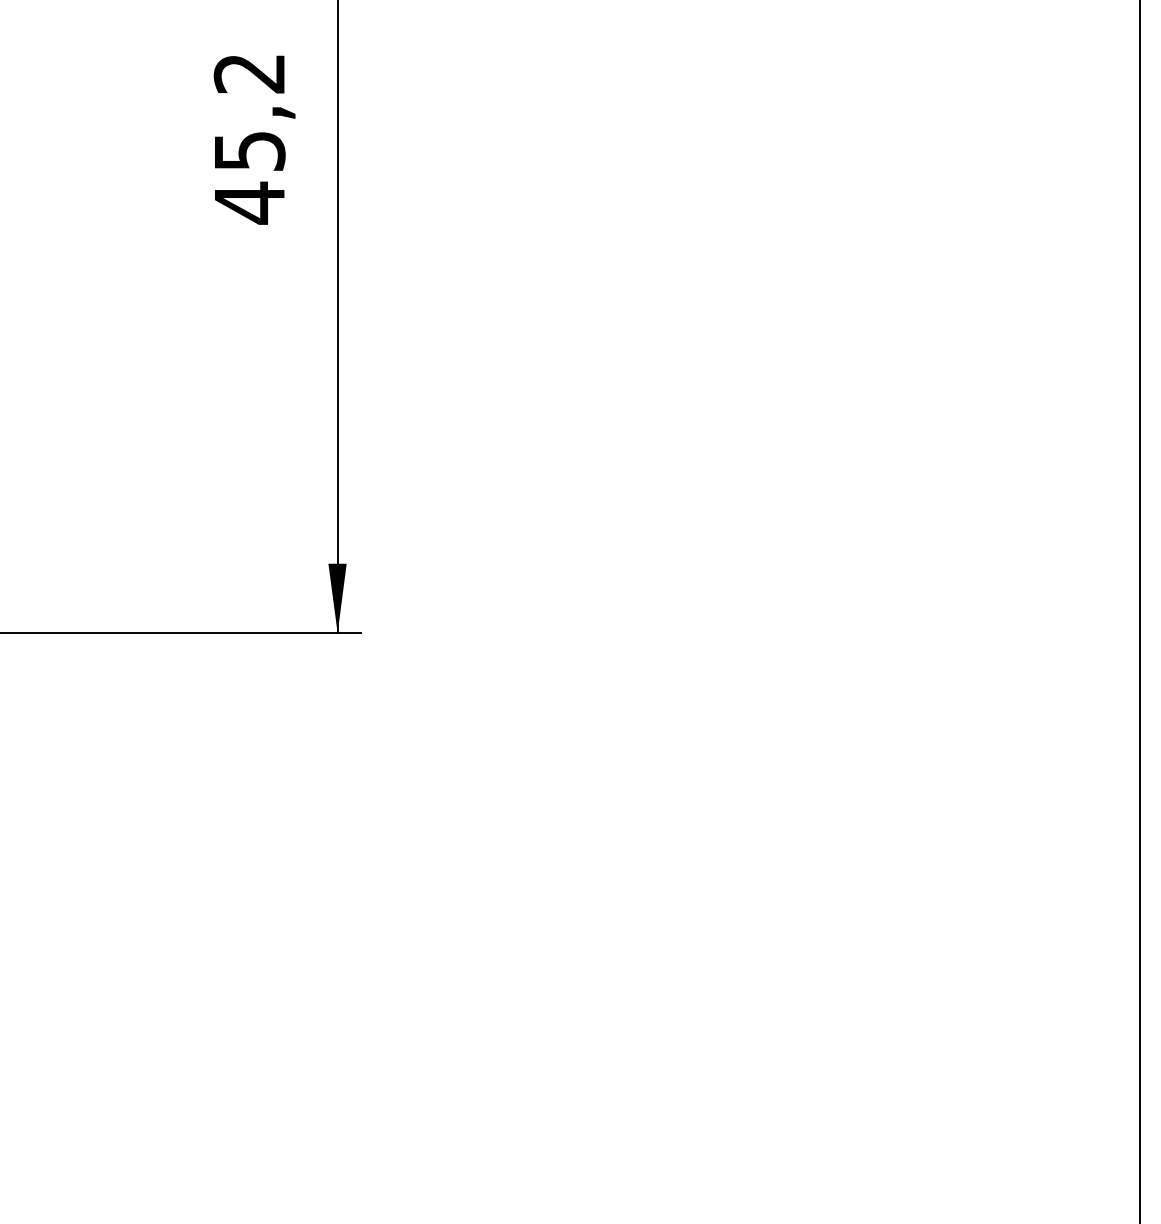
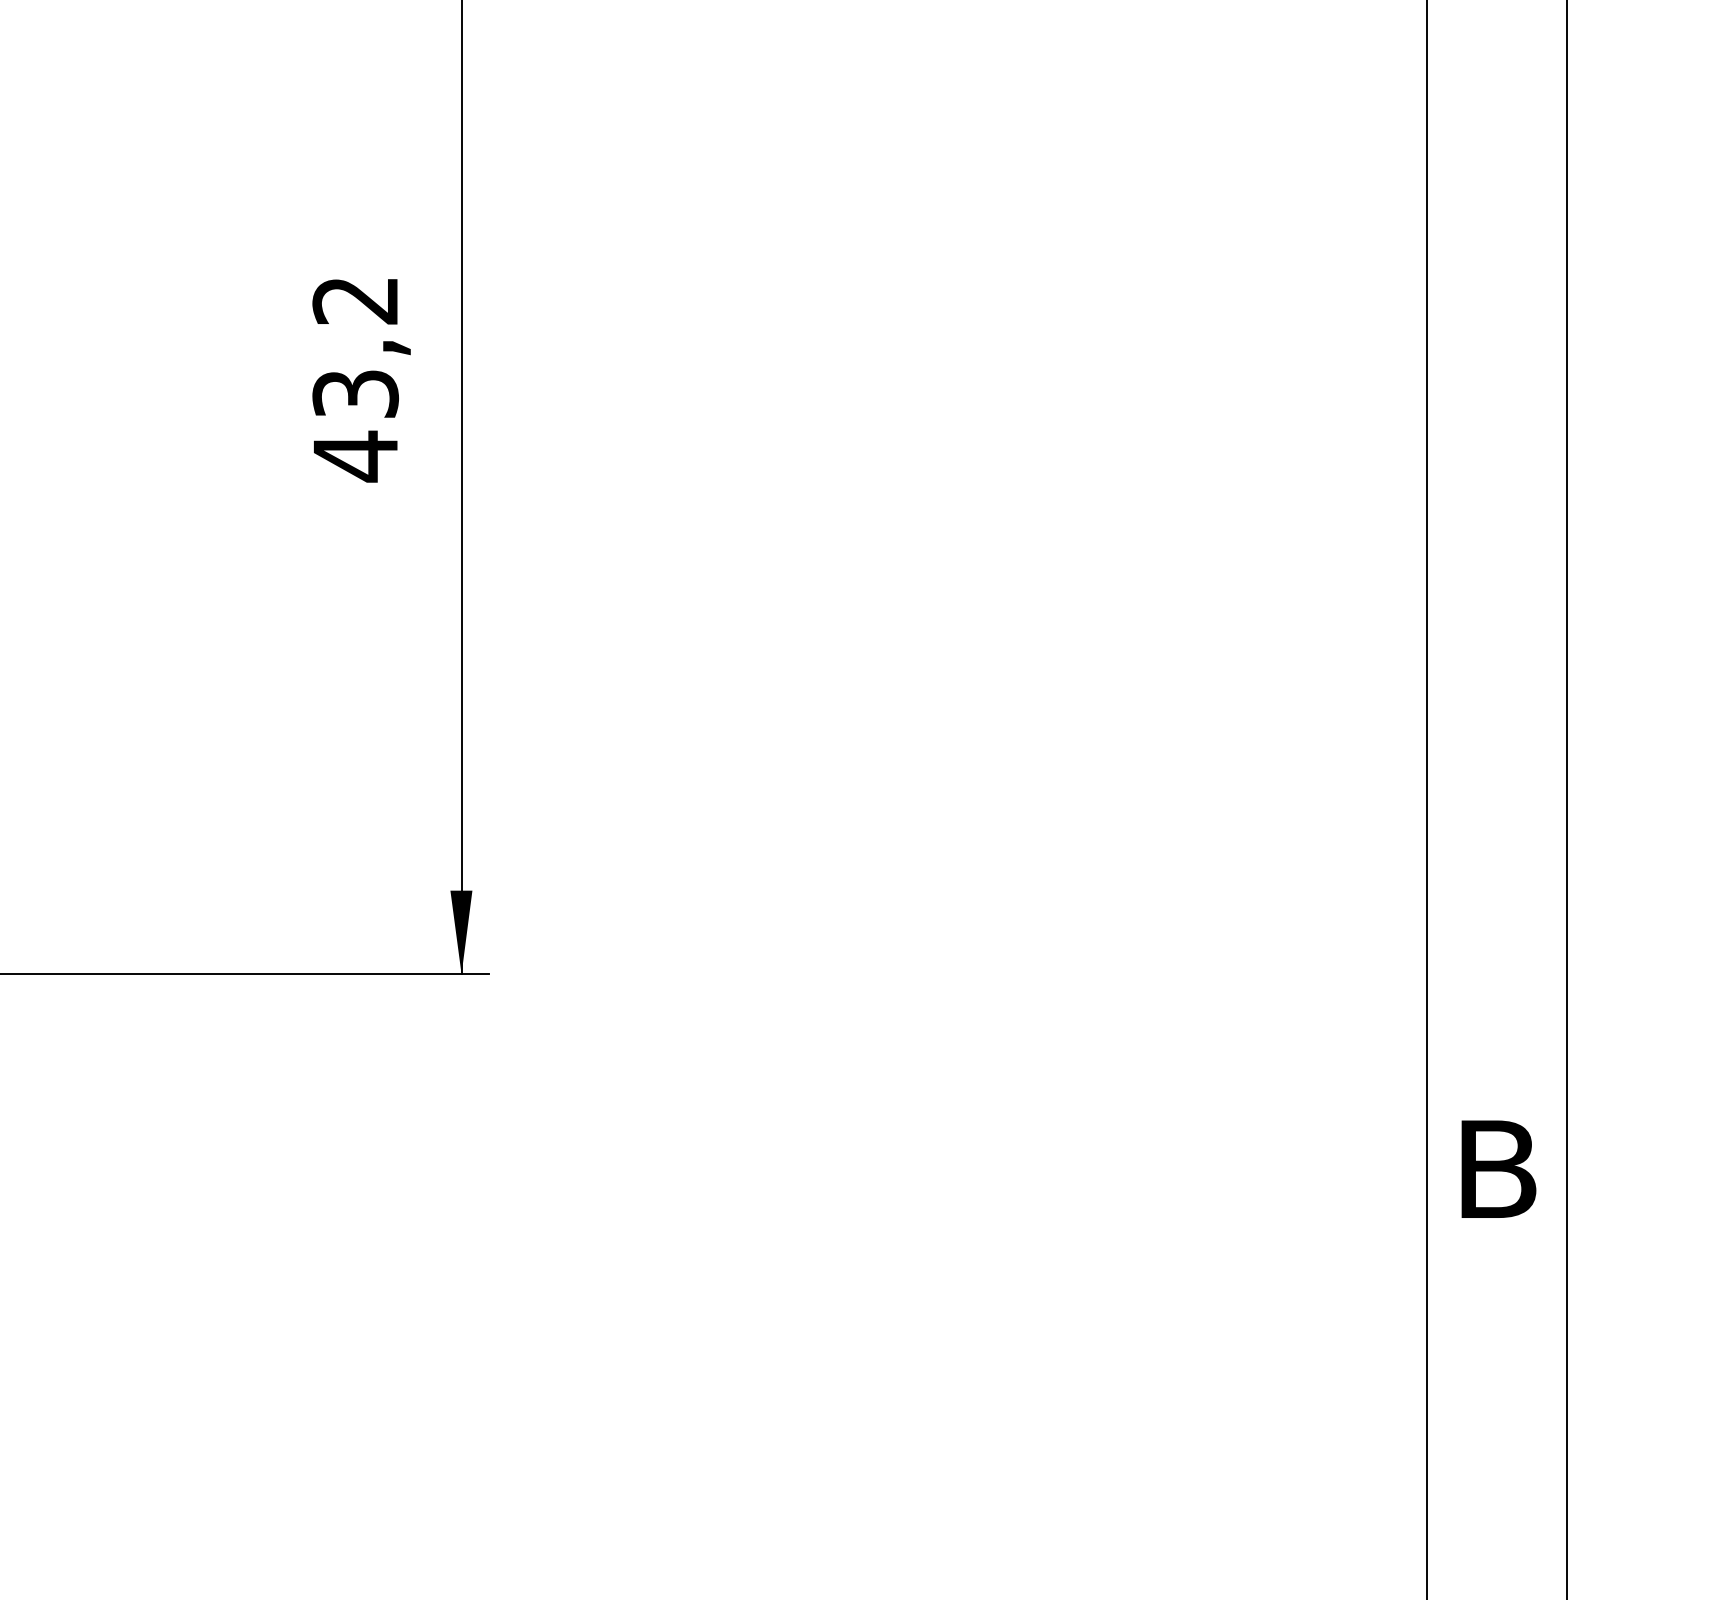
text: (249, 150) -> (355, 393), 45,2 -> 43,2

